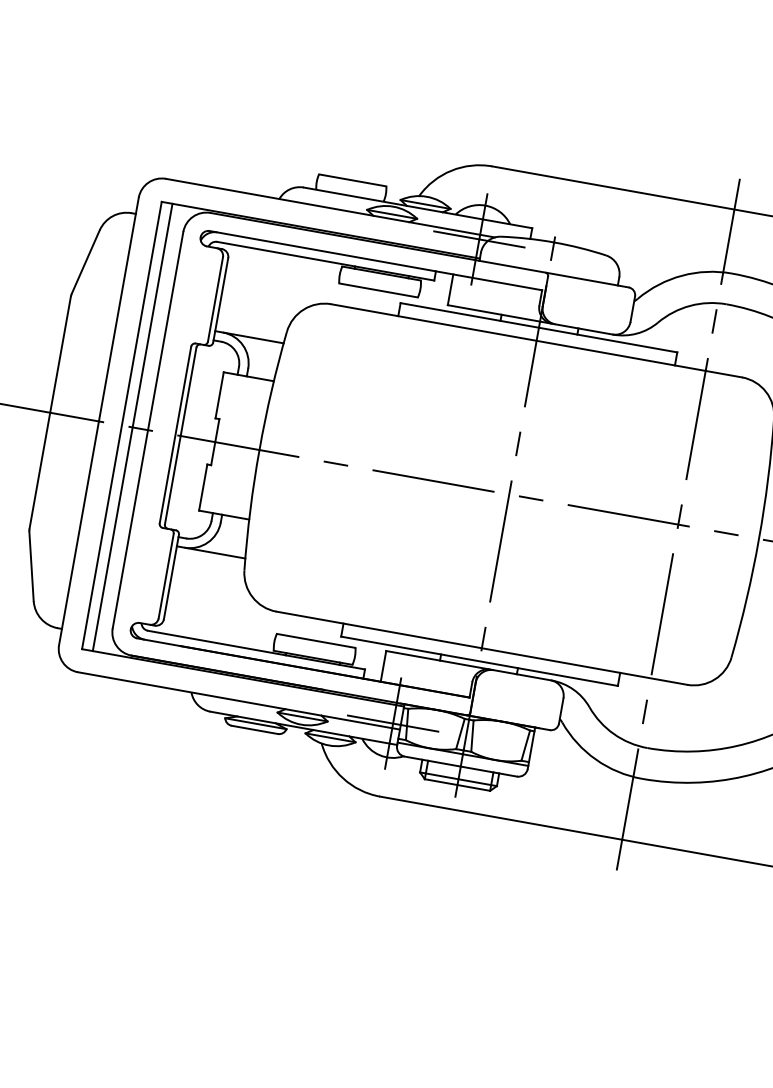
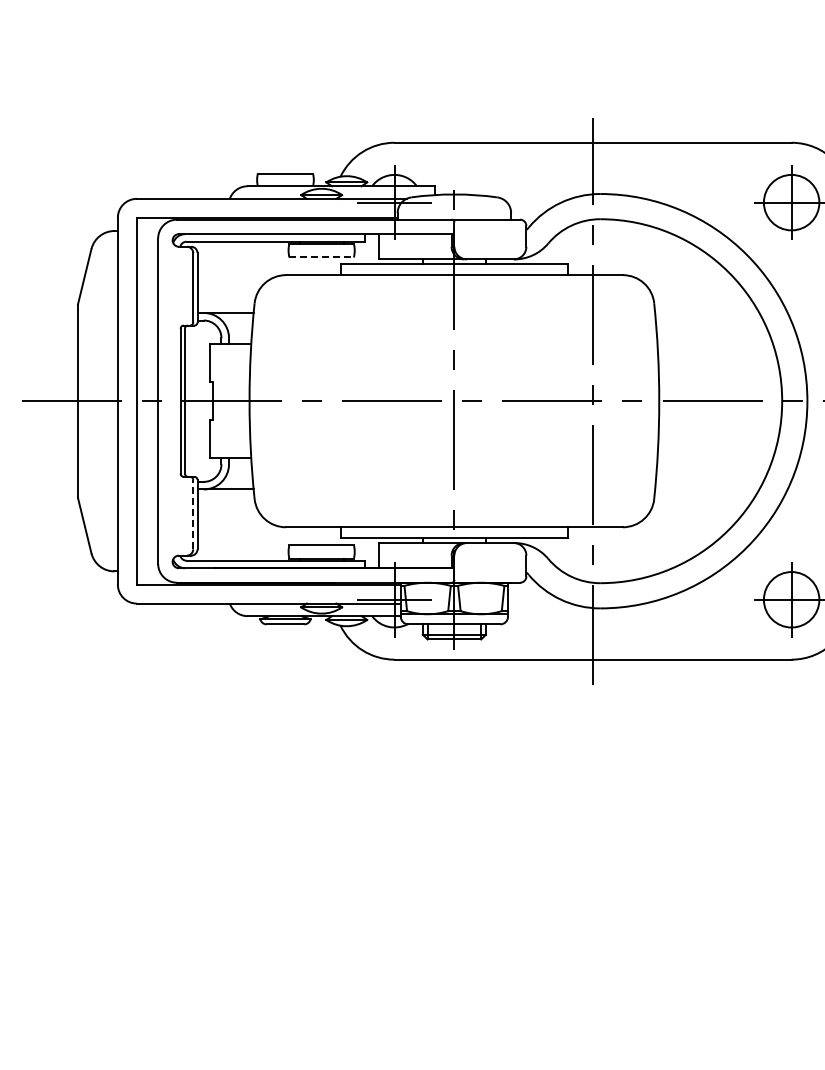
line: (379, 290) -> (322, 257), solid -> dashed
line: (132, 426) -> (145, 400), removed
line: (166, 575) -> (193, 514), solid -> dashed

